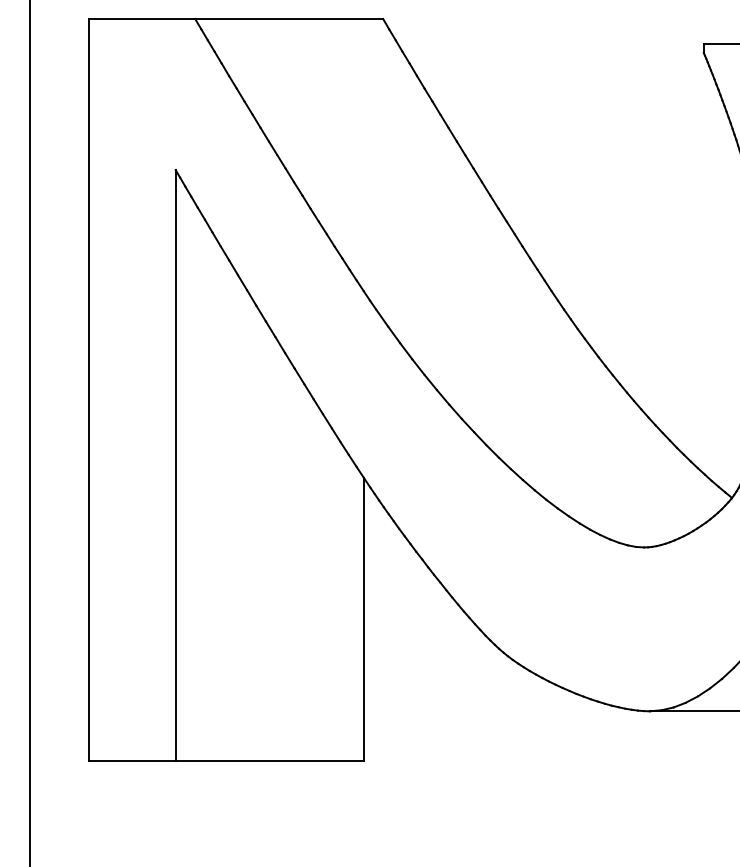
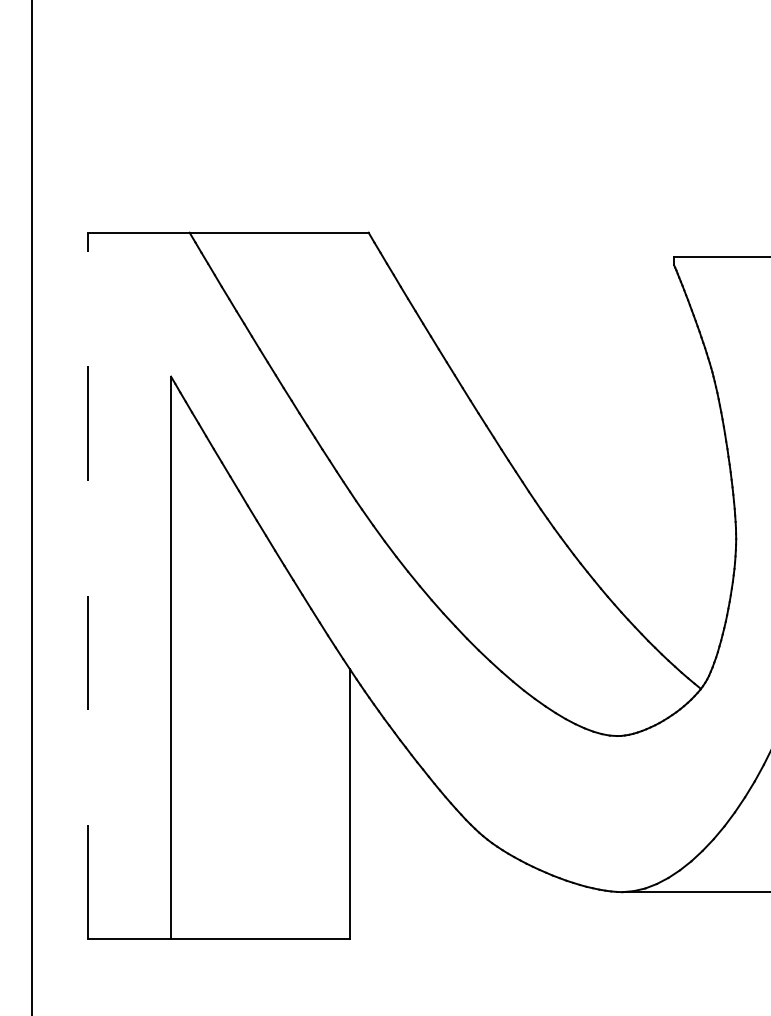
line: (89, 389) -> (88, 585), solid -> dashed

